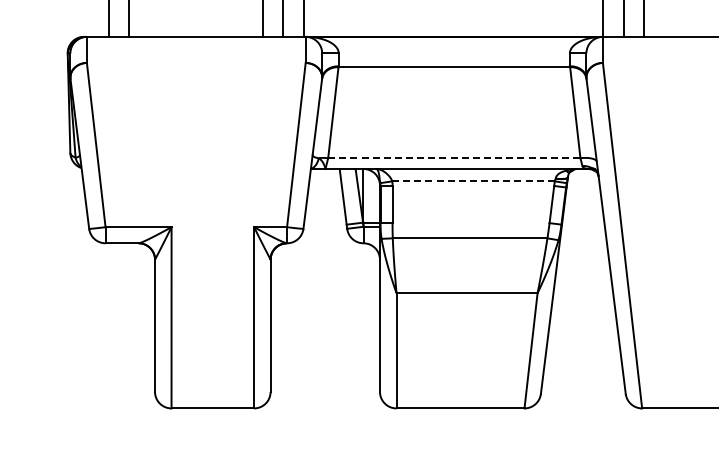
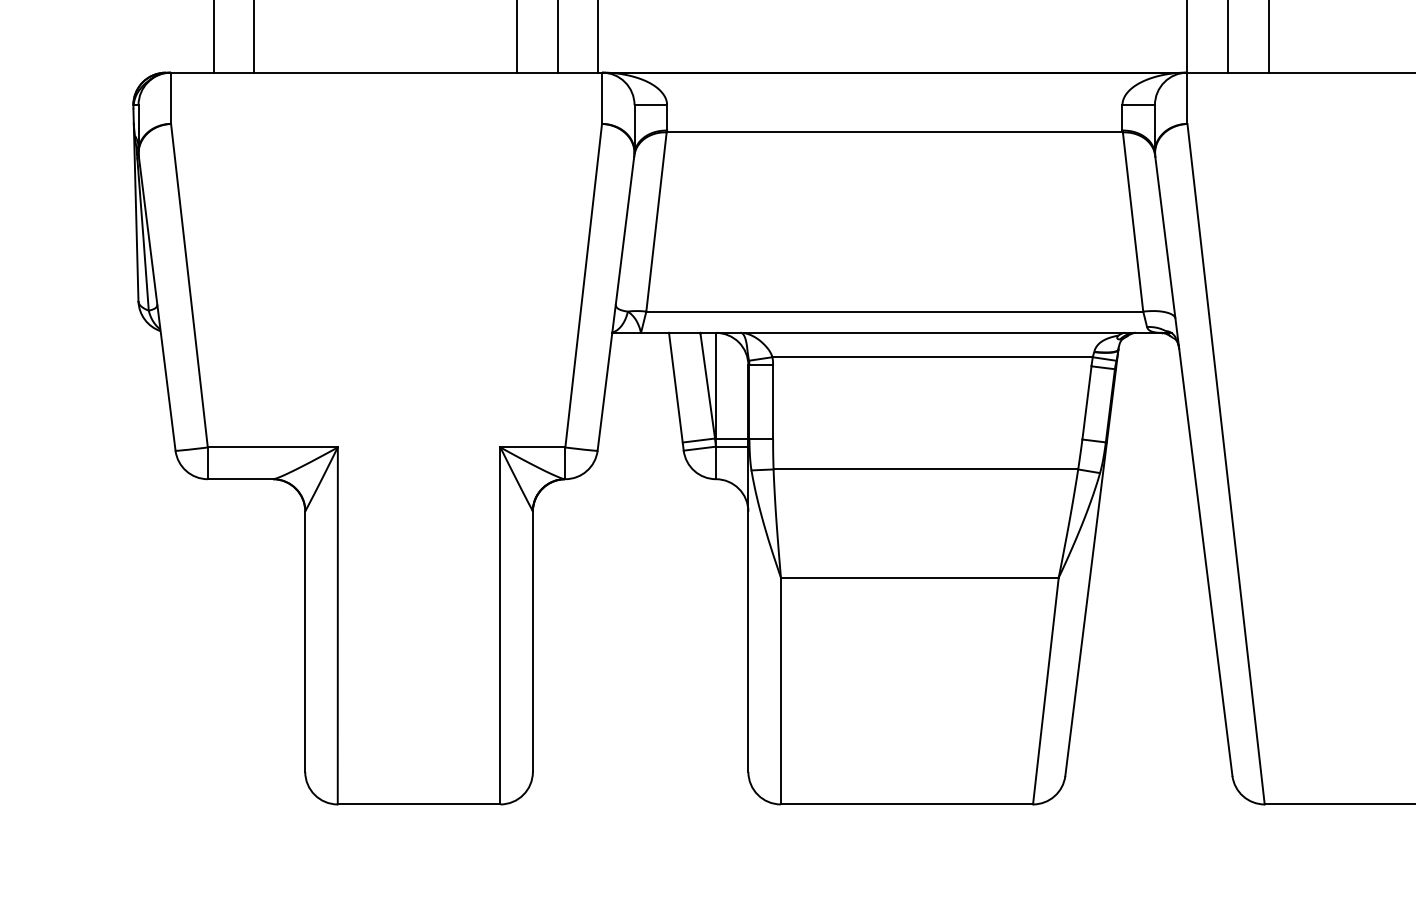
line: (454, 158) -> (895, 312), dashed -> solid
line: (473, 181) -> (932, 357), dashed -> solid

